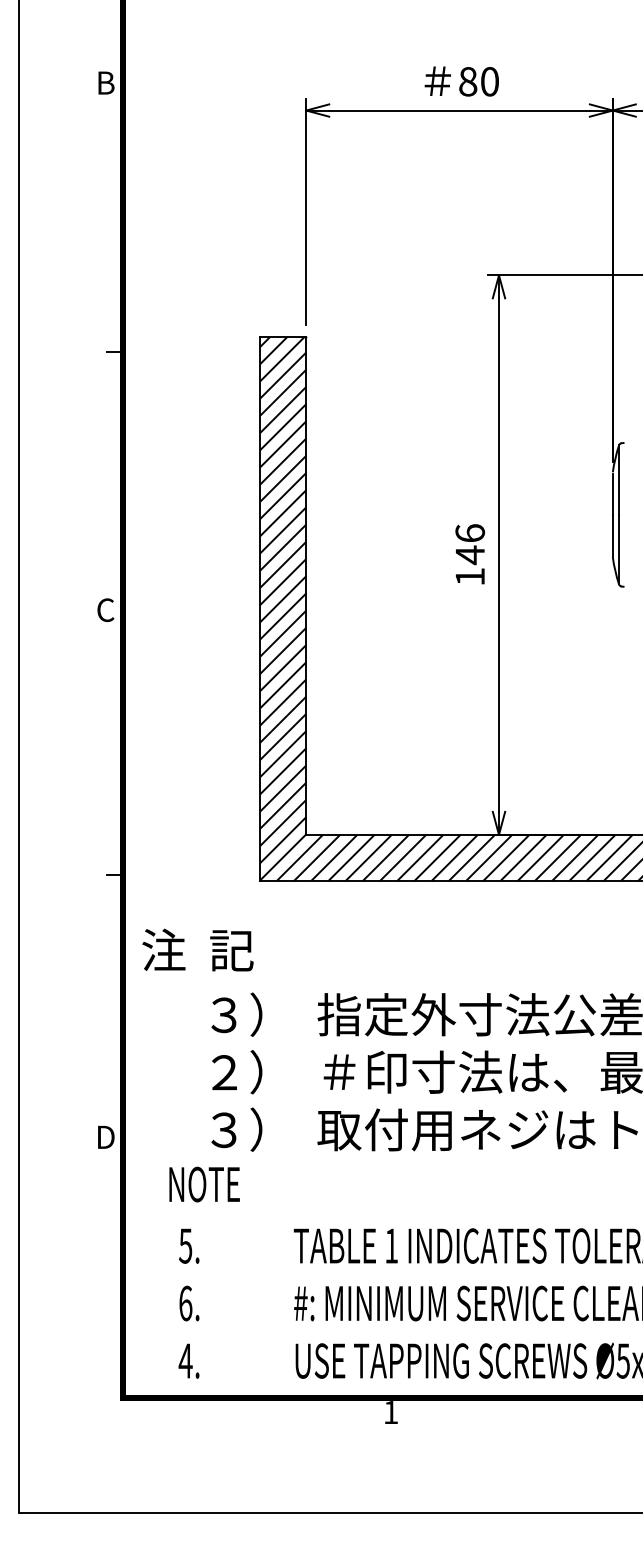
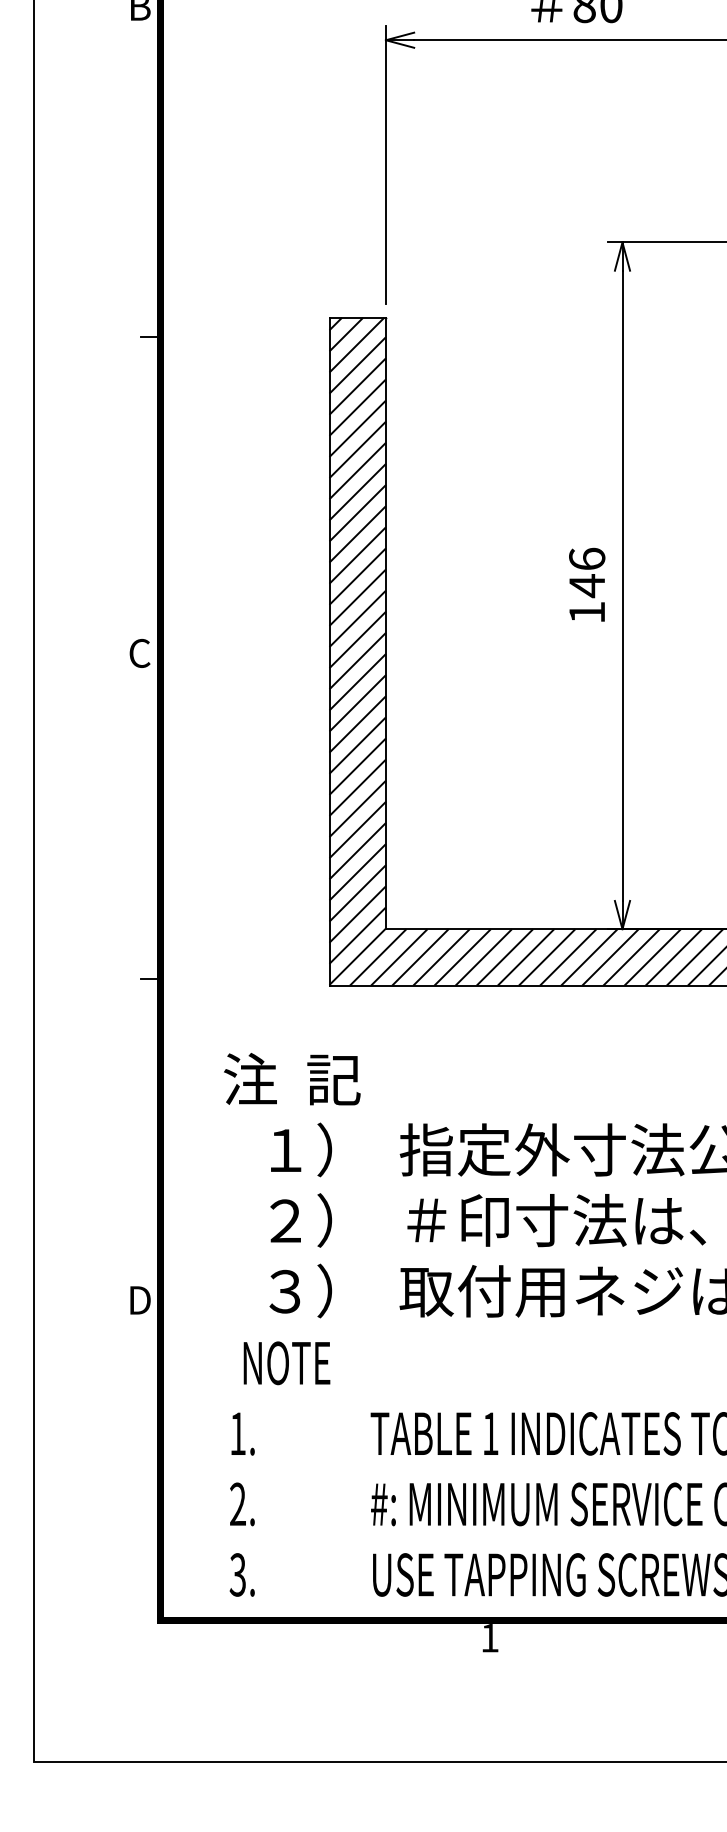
text: (197, 949) -> (291, 1078), moved
text: (224, 1015) -> (285, 1150), ３） -> １）
text: (204, 1184) -> (286, 1363), moved
text: (185, 1245) -> (237, 1433), 5. -> 1.
text: (185, 1303) -> (237, 1504), 6. -> 2.
text: (185, 1360) -> (237, 1574), 4. -> 3.

